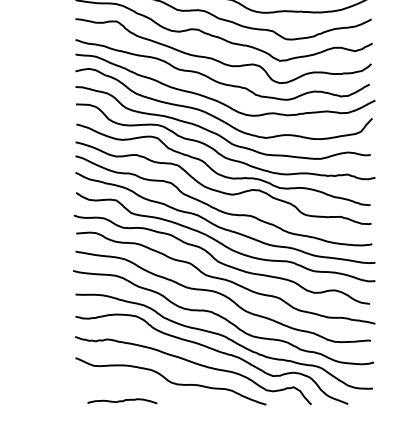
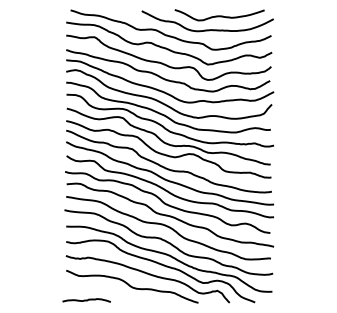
curve: (122, 401) -> (86, 300), moved

